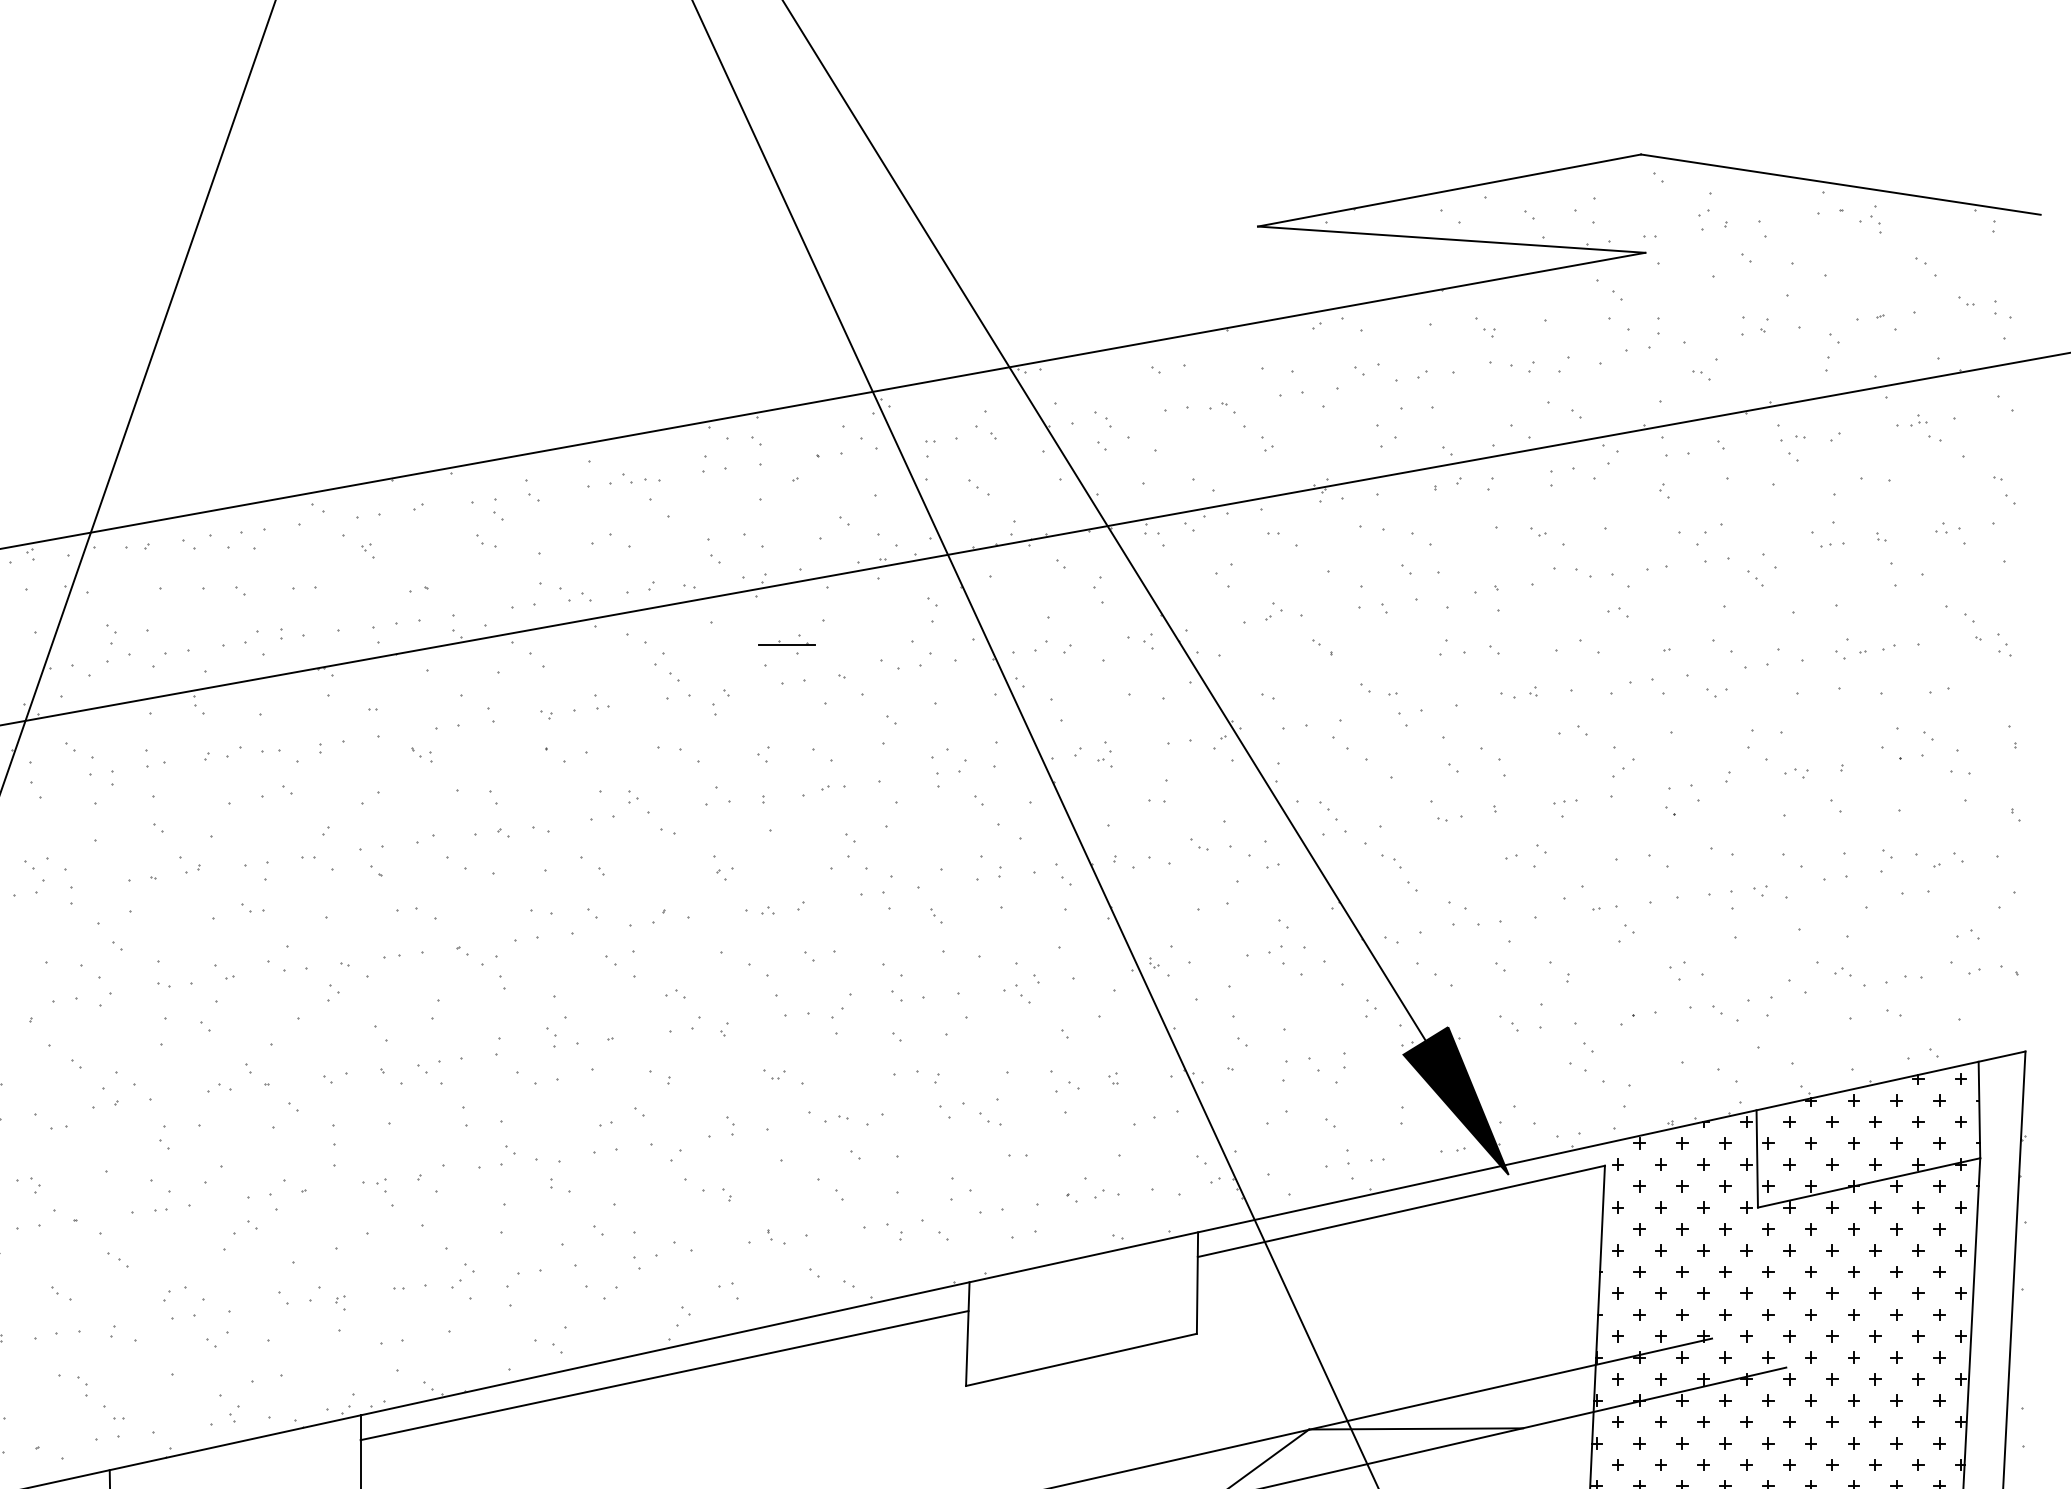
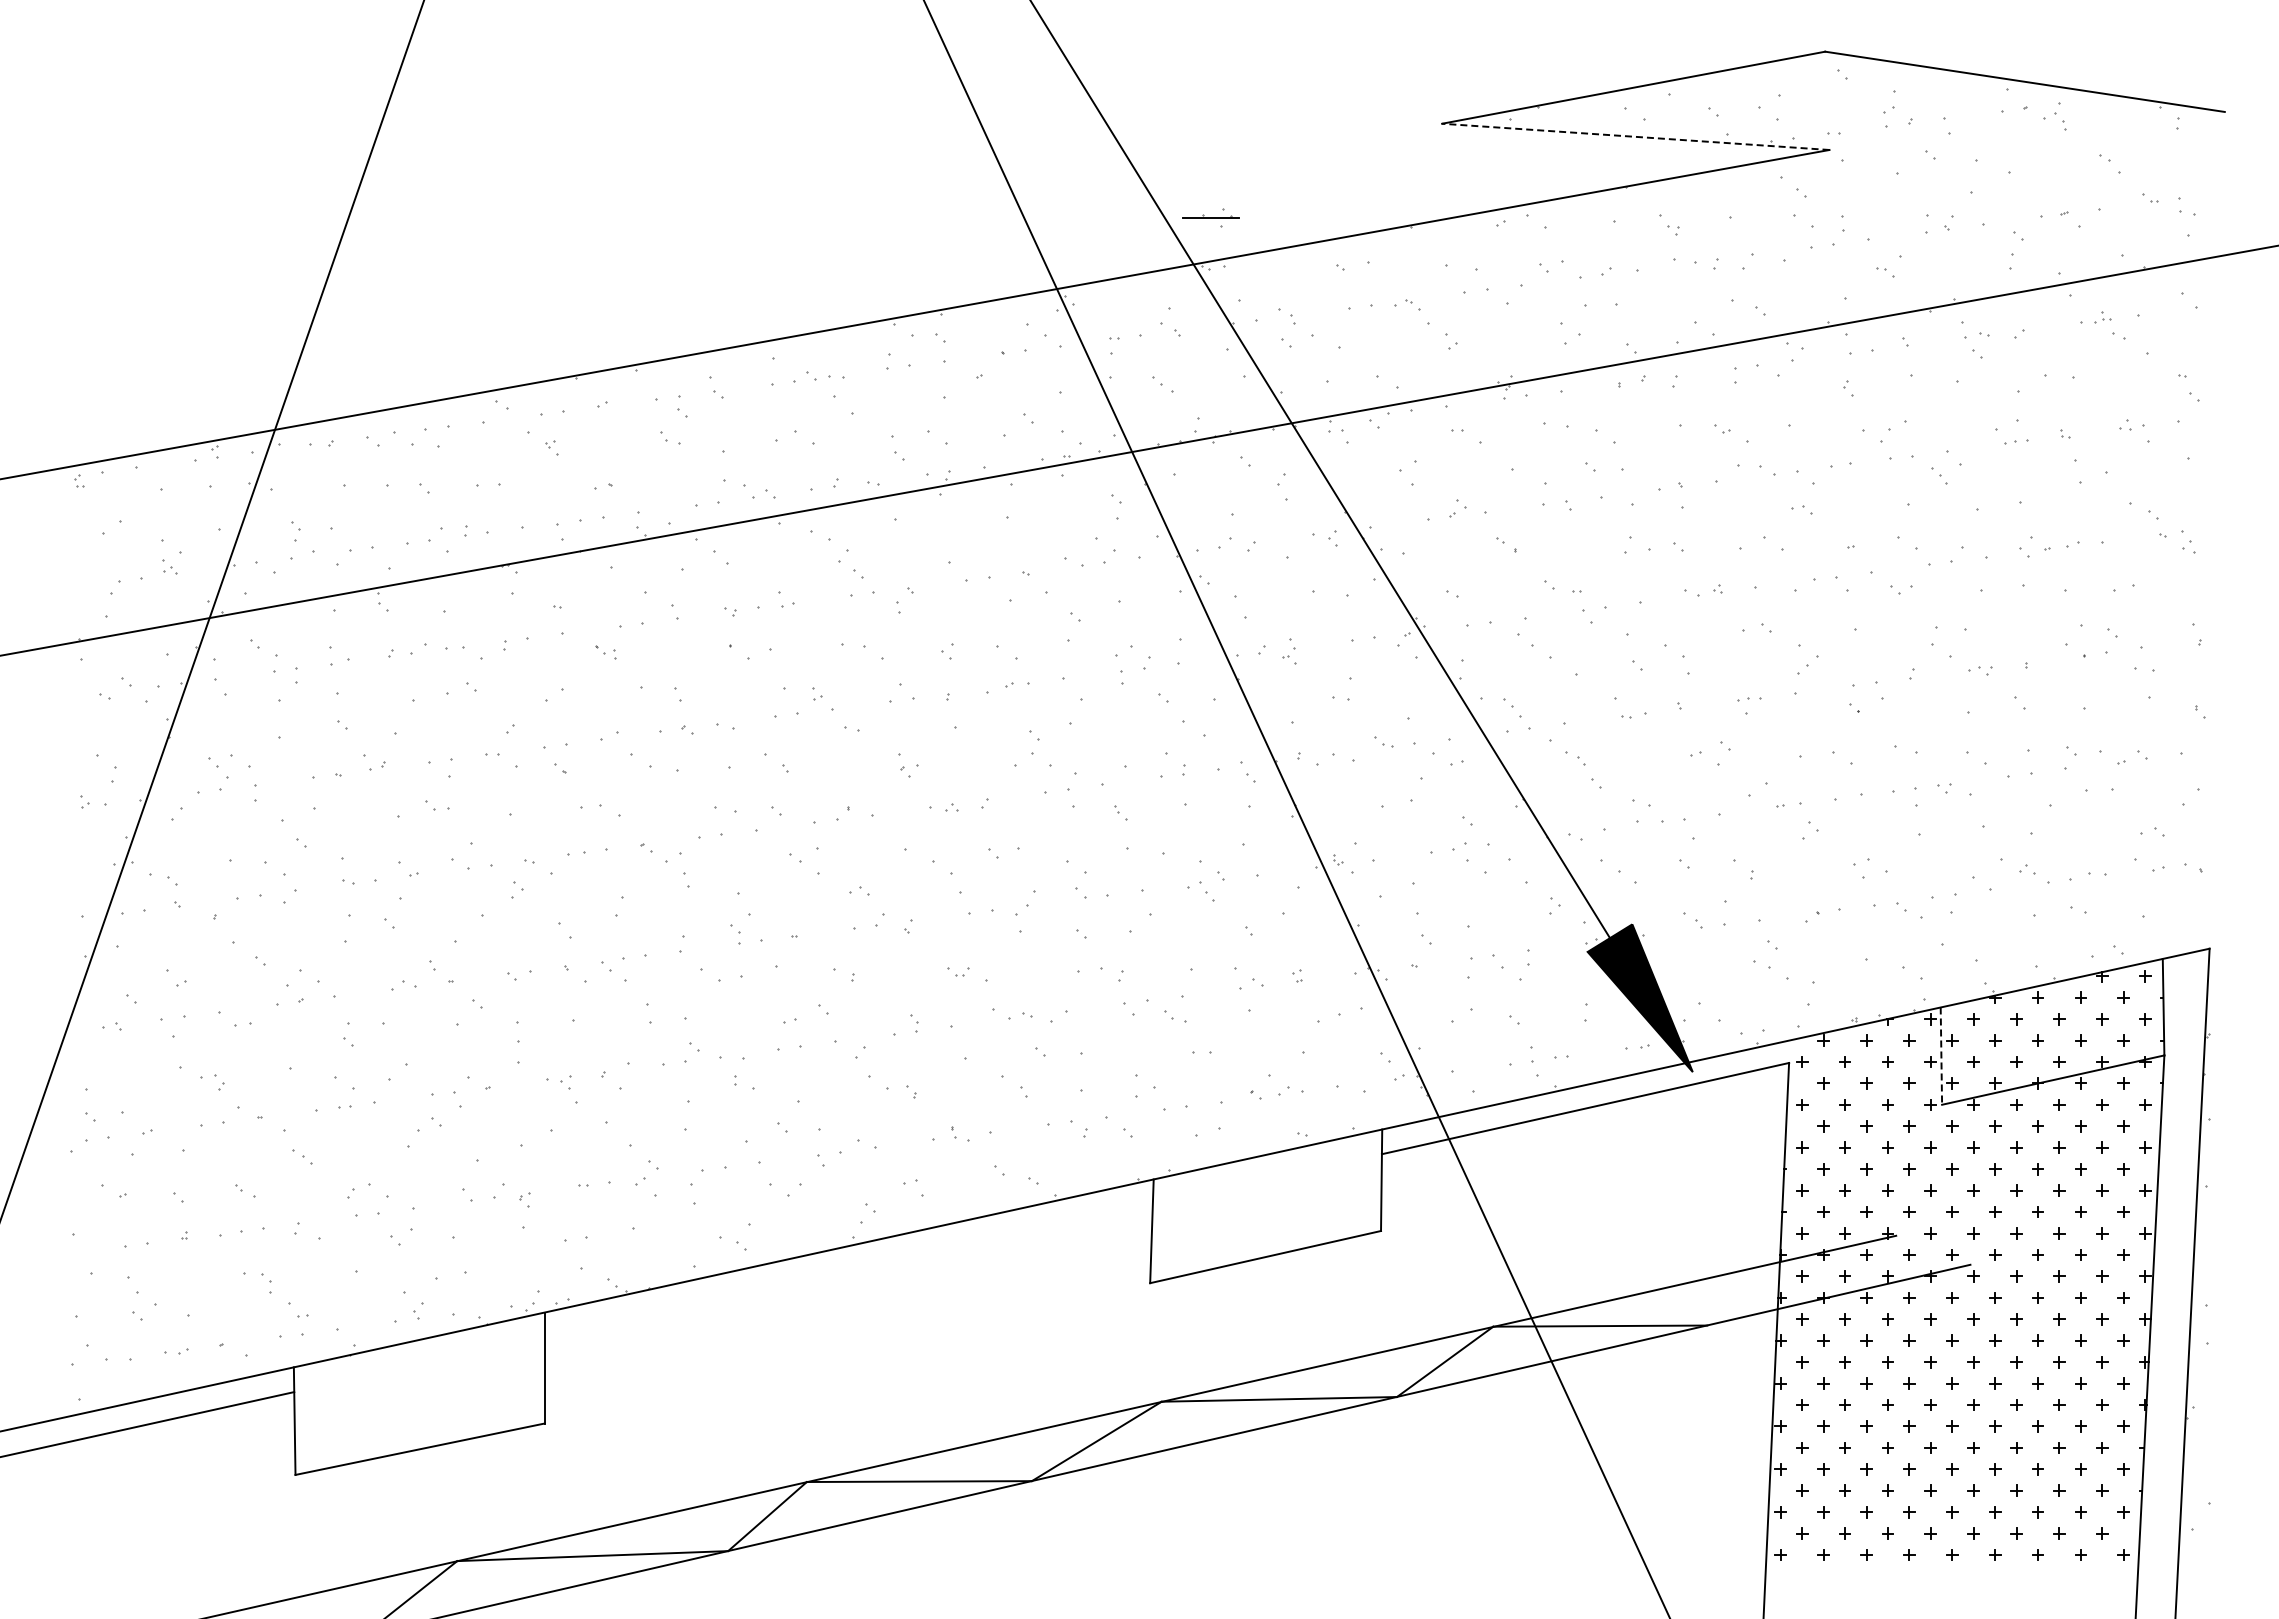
line: (1451, 239) -> (1635, 136), solid -> dashed
part: (786, 644) -> (1210, 217), moved
line: (1757, 1159) -> (1941, 1056), solid -> dashed
line: (664, 1375) -> (848, 1272), removed

